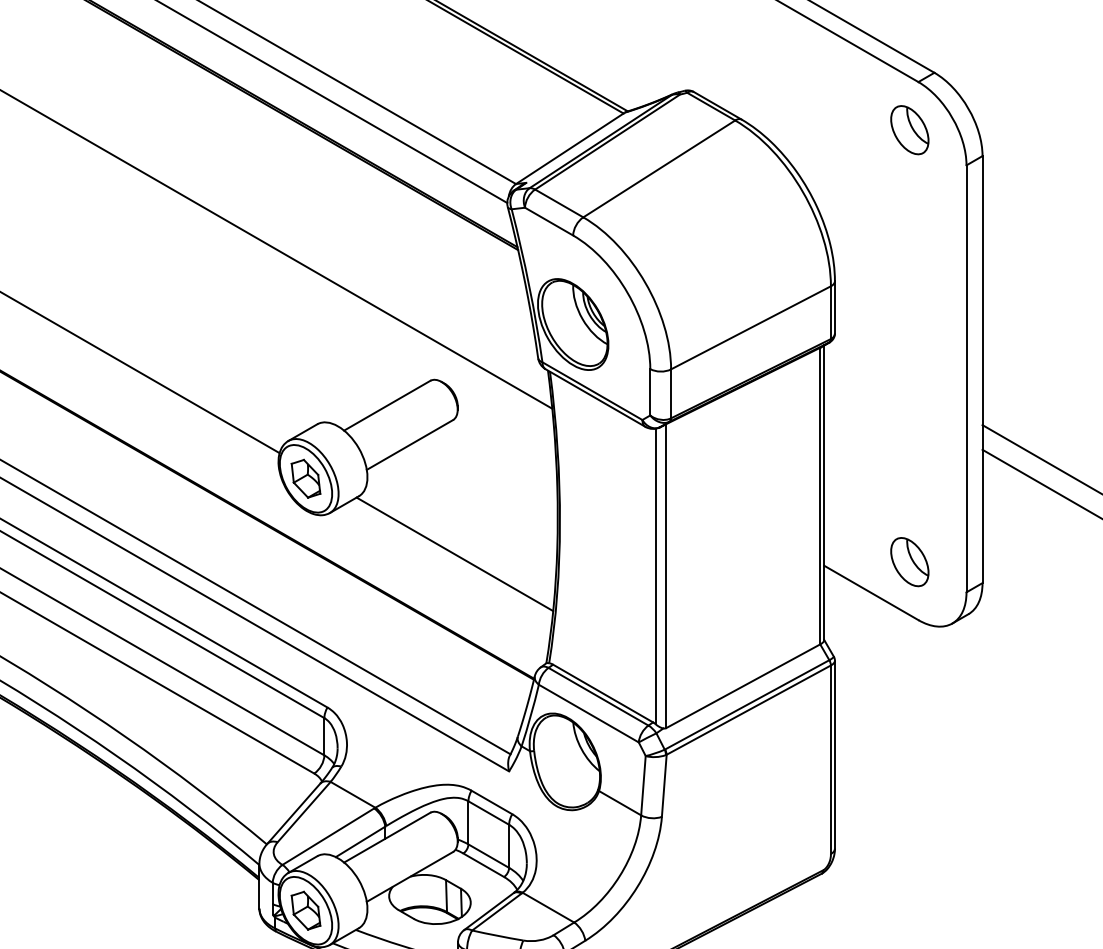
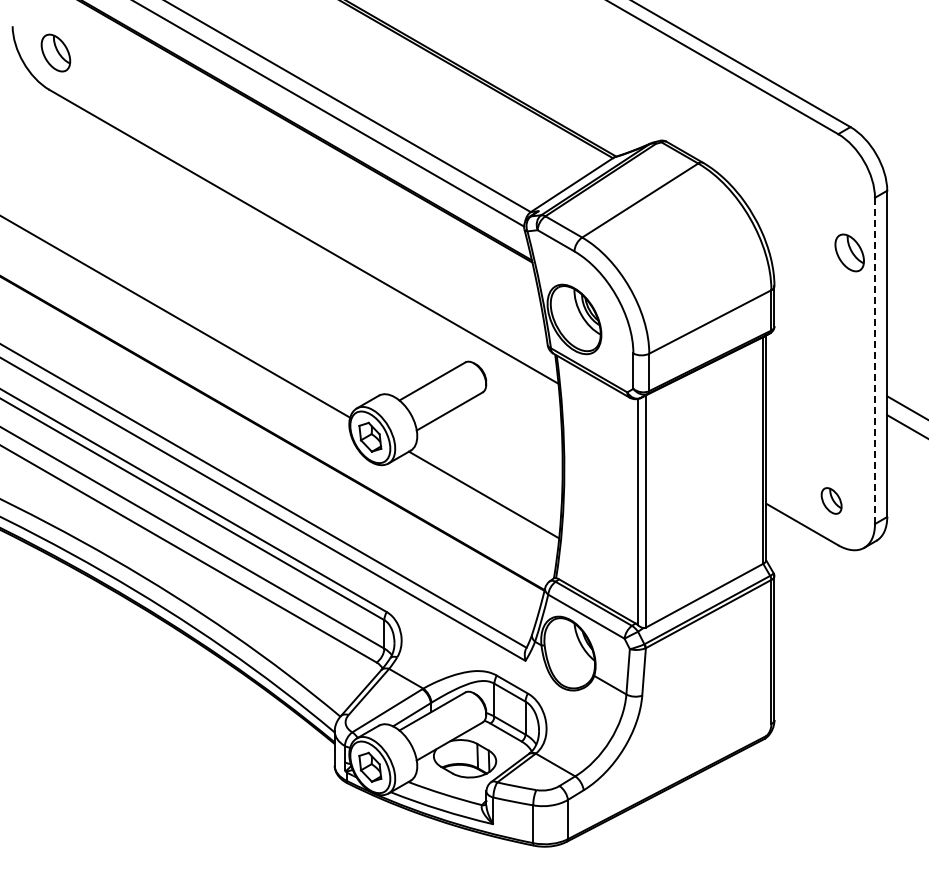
part: (909, 129) -> (849, 252), moved
line: (965, 378) -> (874, 360), solid -> dashed
part: (909, 561) -> (831, 500), size x0.7

